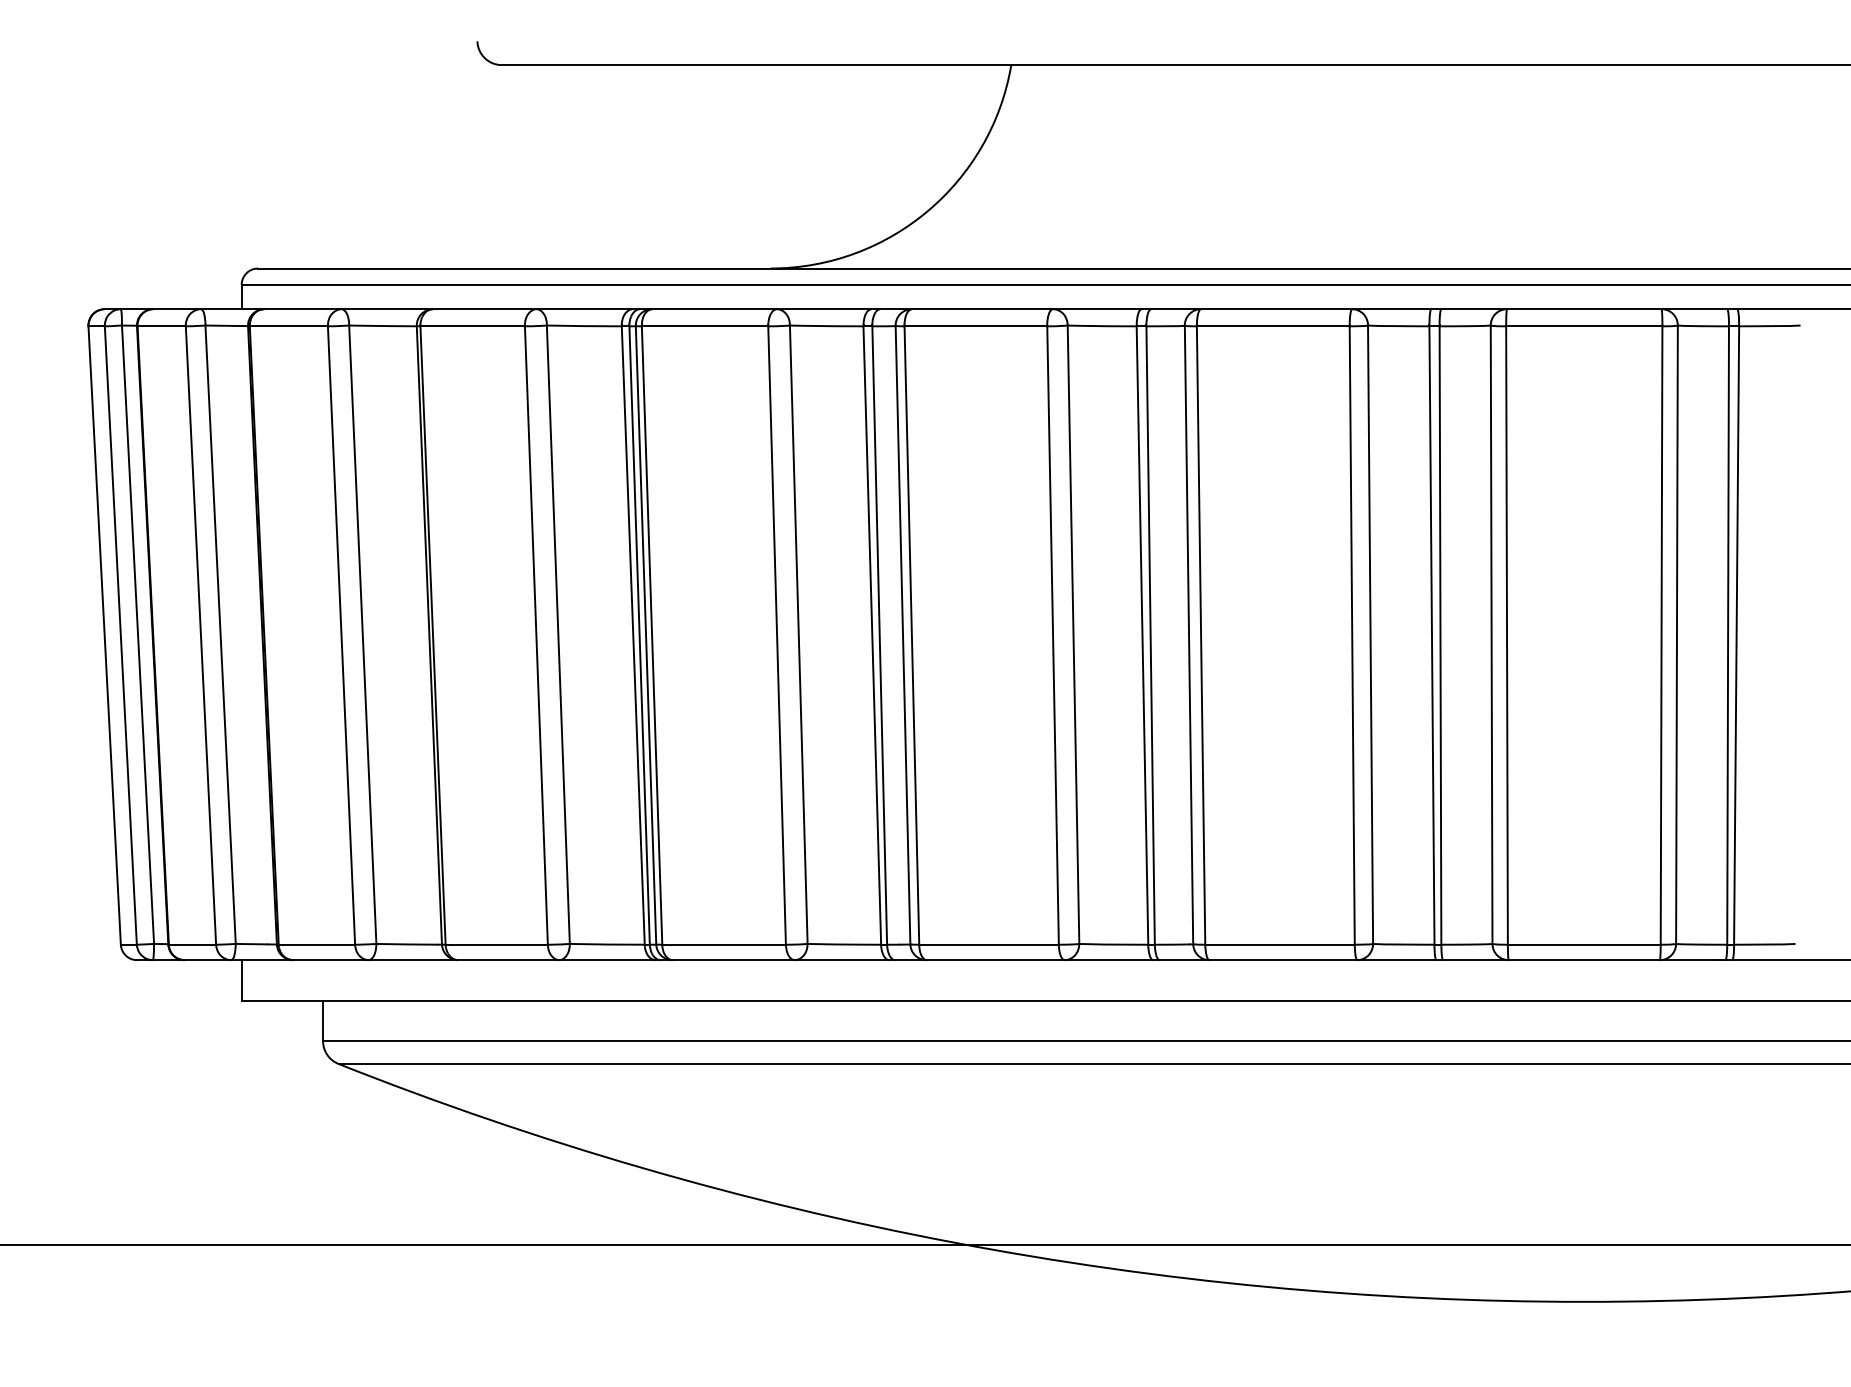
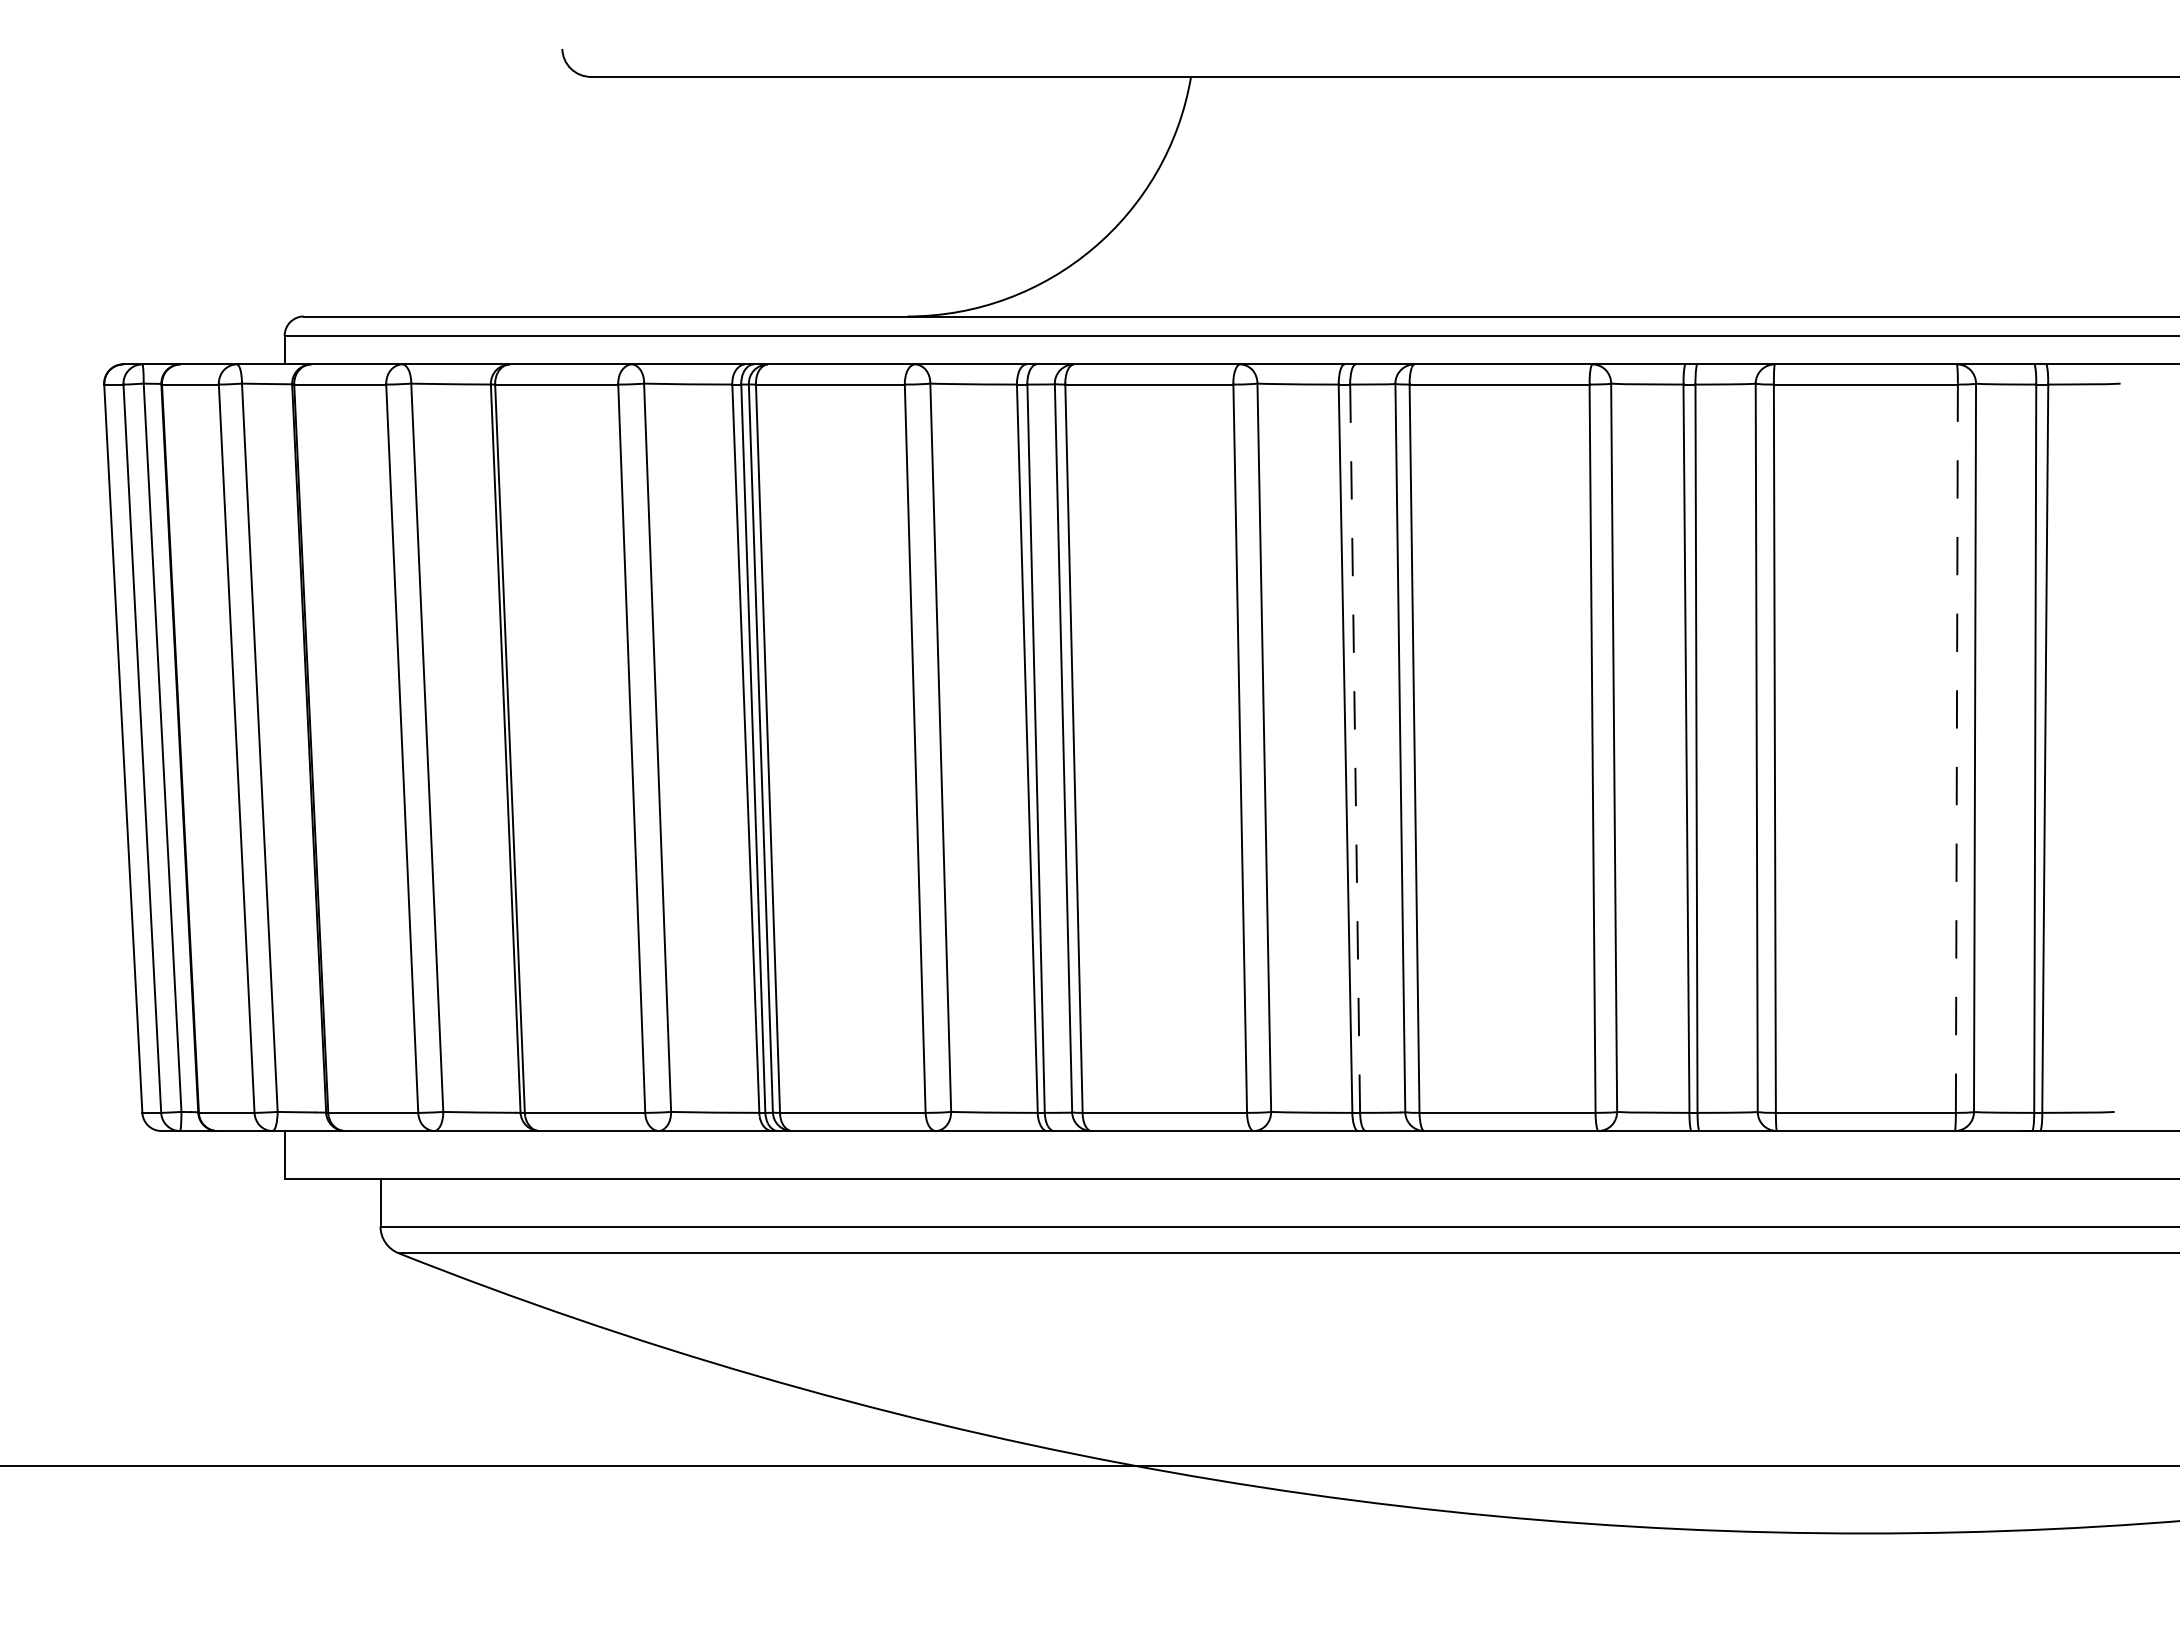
line: (1661, 635) -> (1956, 748), solid -> dashed
line: (1150, 636) -> (1355, 749), solid -> dashed

